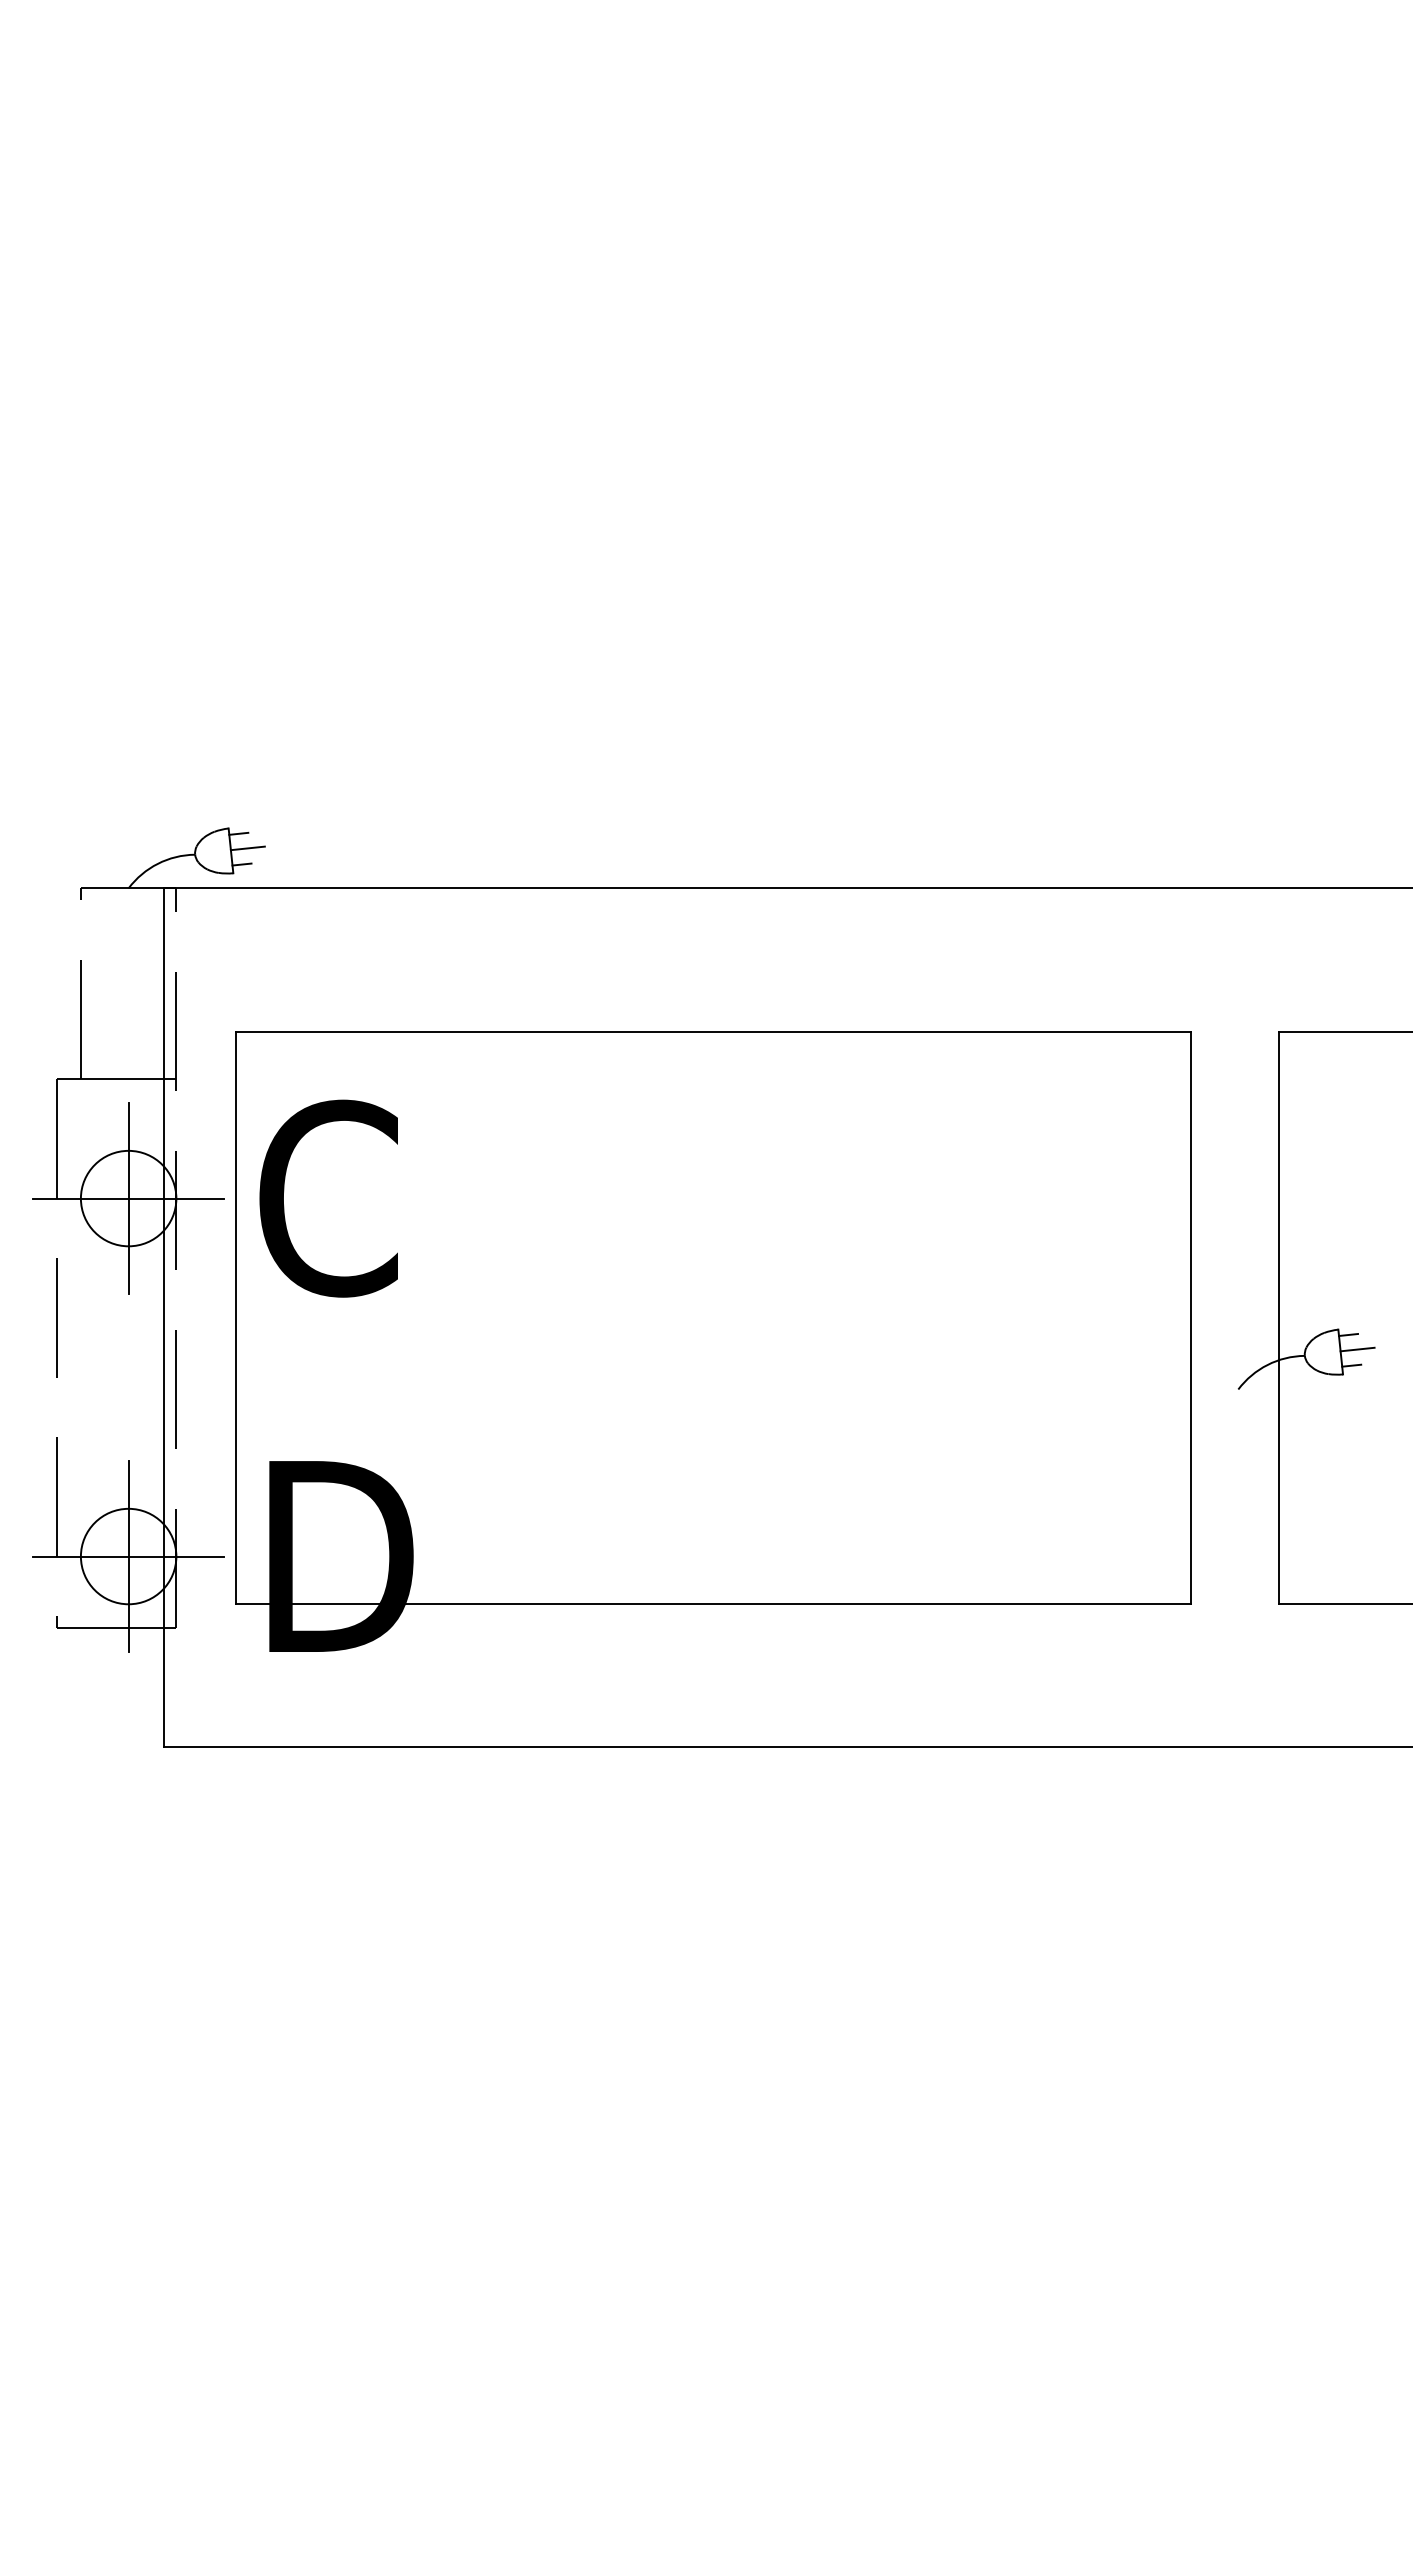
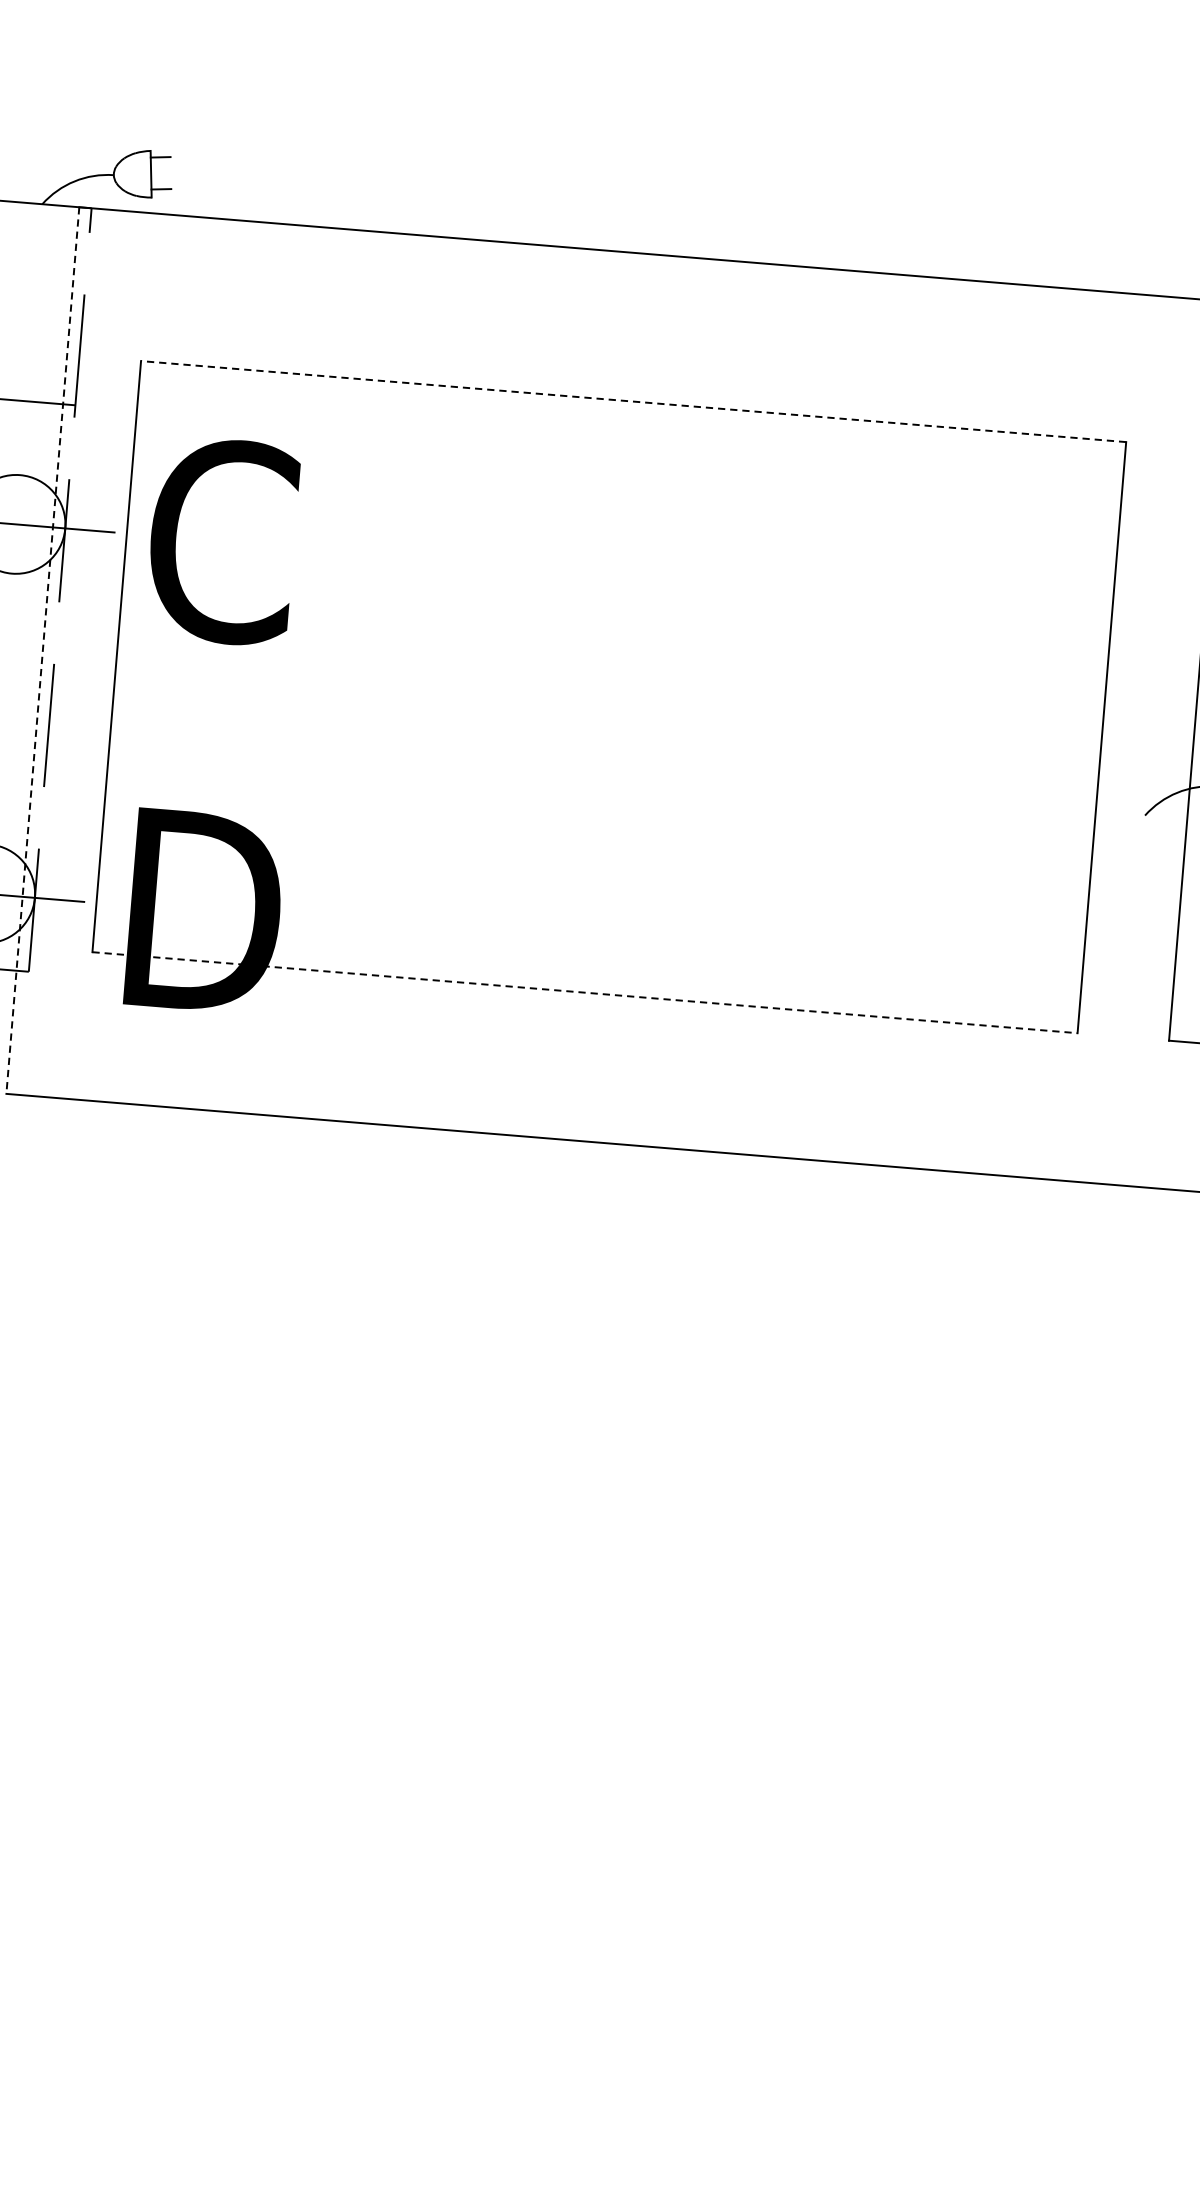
line: (247, 848) -> (168, 173), removed
line: (712, 1031) -> (632, 401), solid -> dashed
line: (128, 1198) -> (15, 524), removed
line: (164, 1317) -> (42, 650), solid -> dashed
line: (713, 1604) -> (585, 992), solid -> dashed

